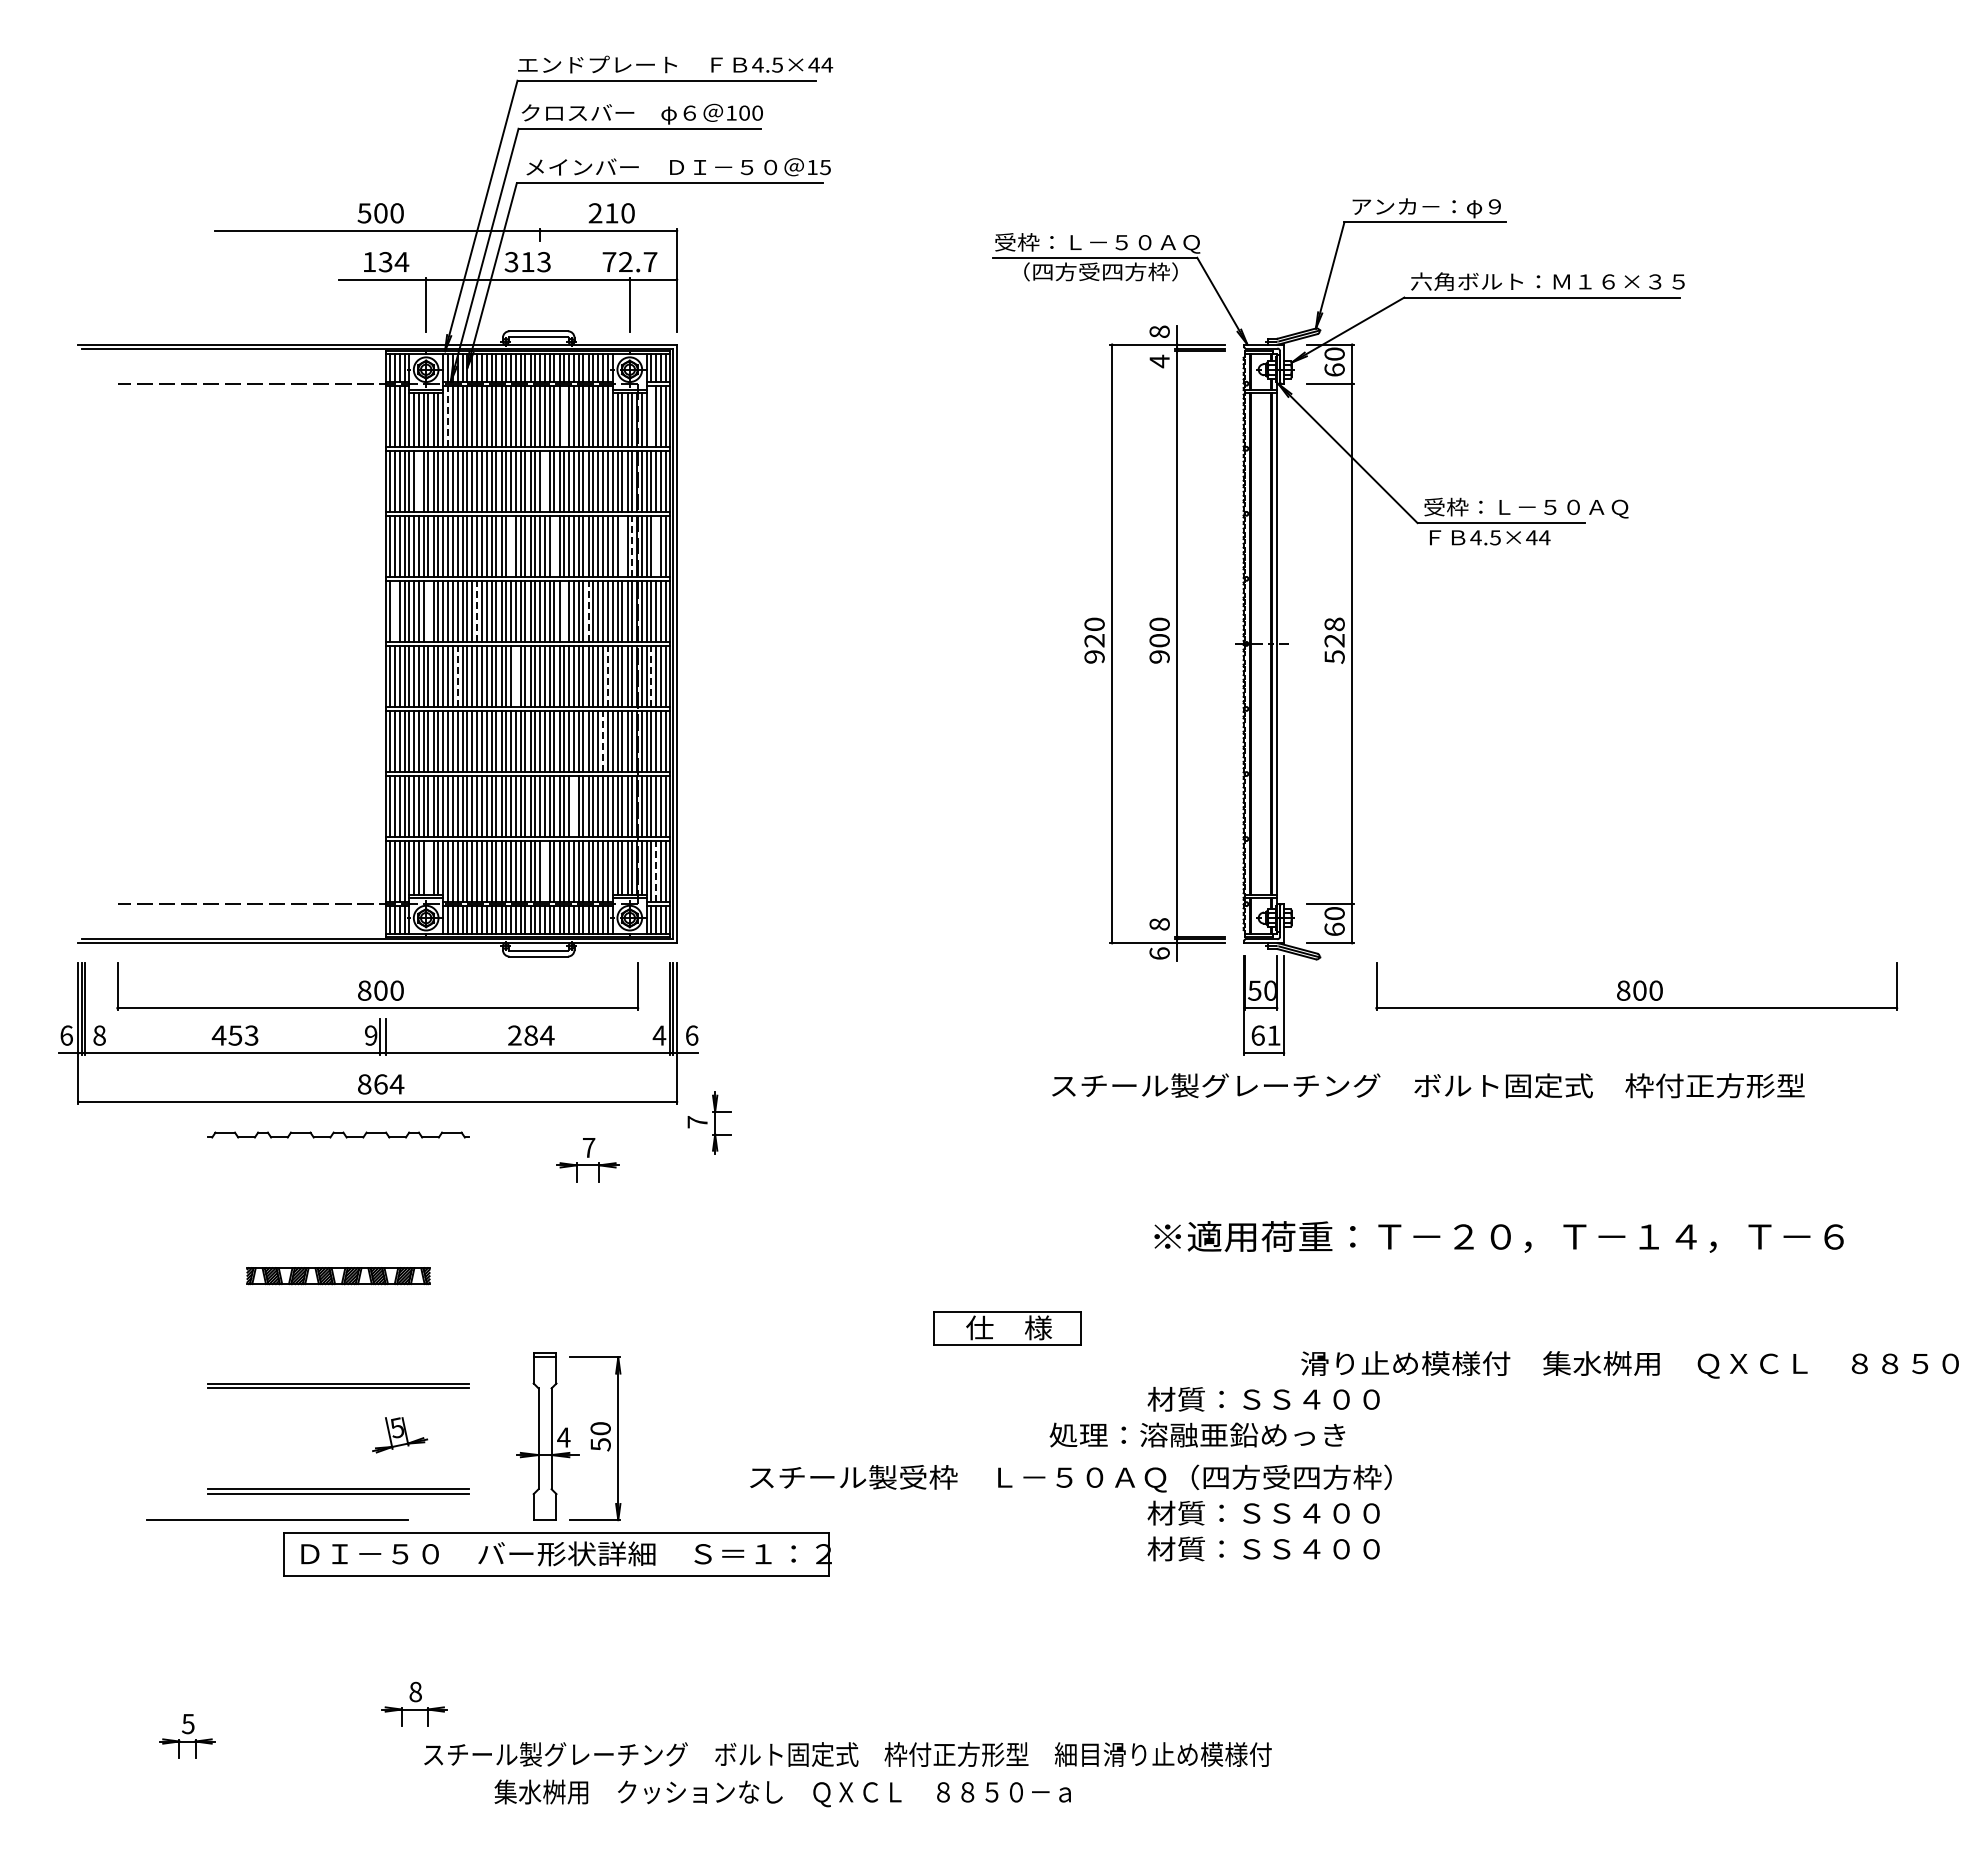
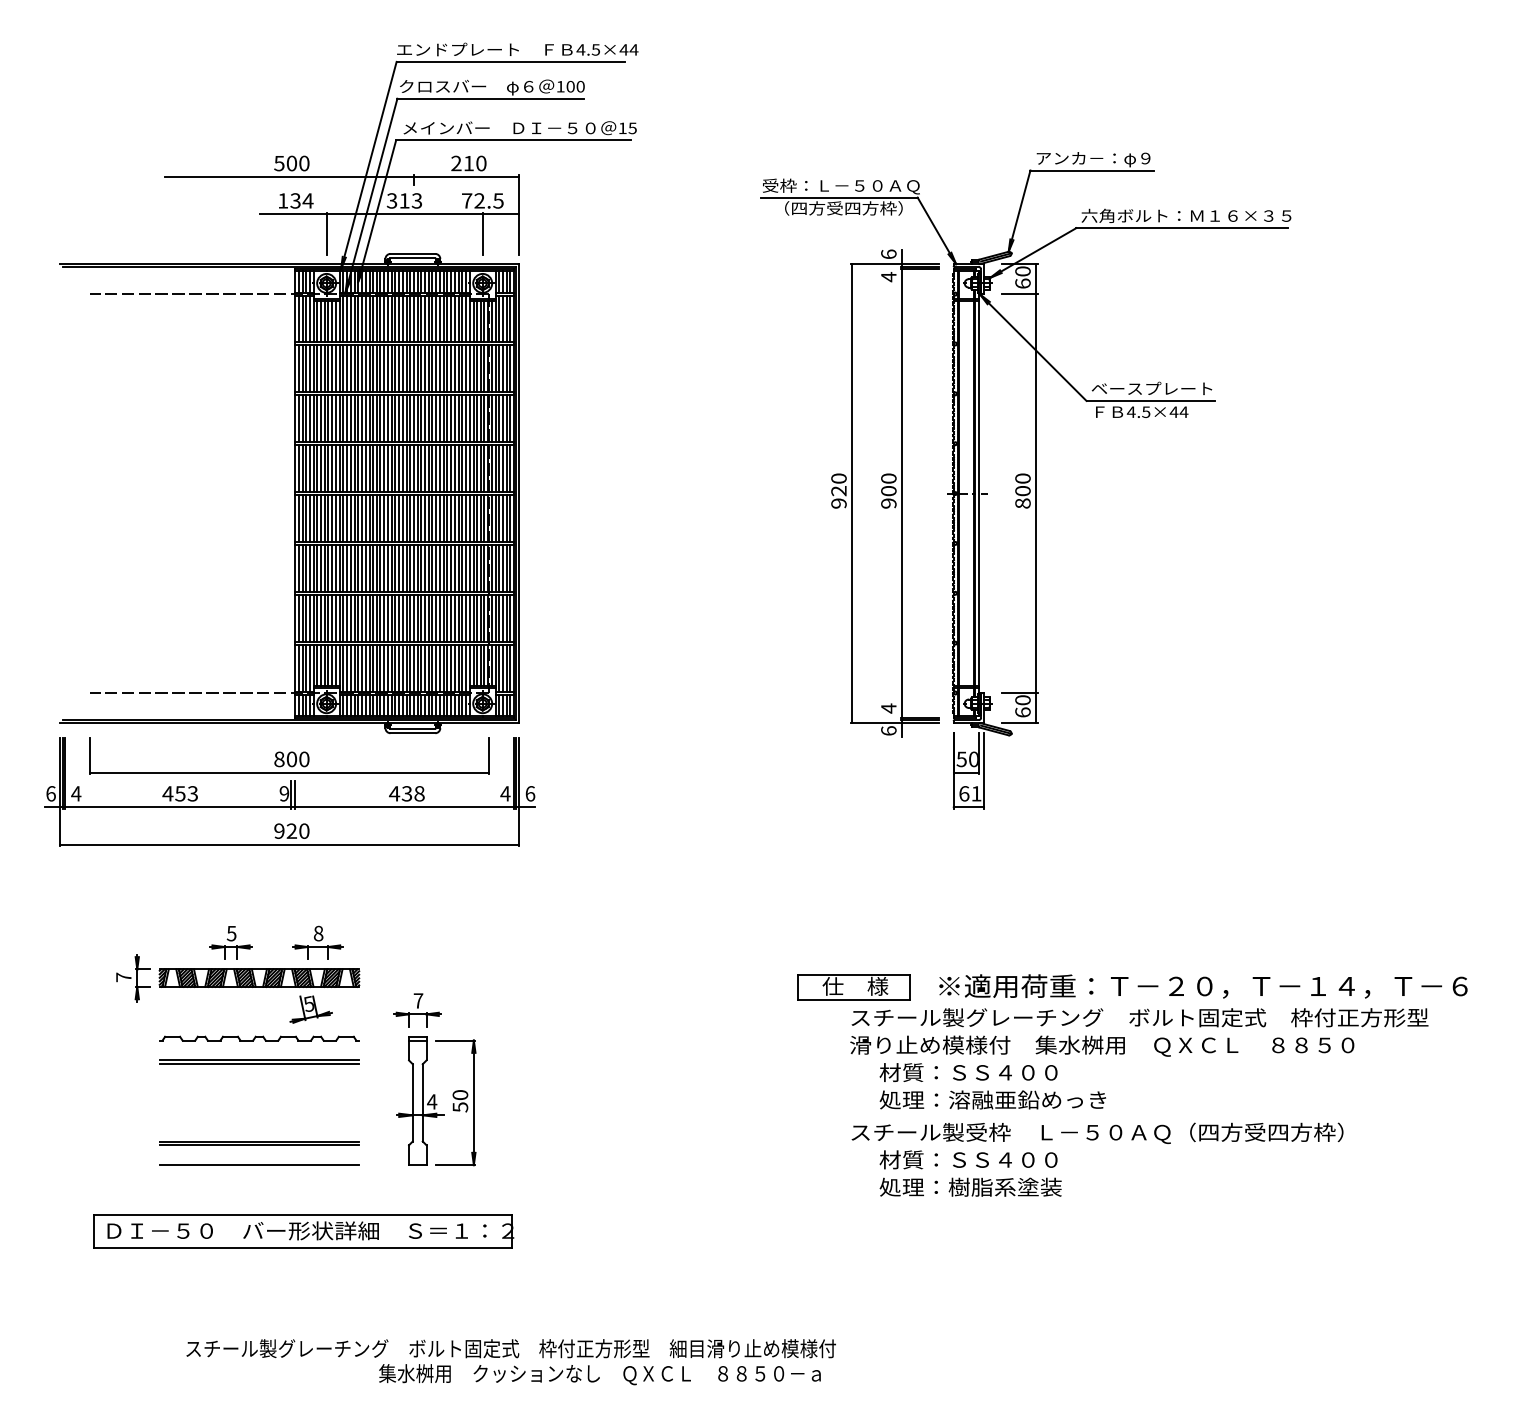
text: (650, 262) -> (498, 201), 72.7 -> 72.5
text: (1159, 331) -> (888, 254), 8 -> 6
line: (564, 415) -> (432, 318), added
line: (651, 415) -> (499, 318), added
line: (447, 416) -> (342, 319), dashed -> solid
line: (418, 480) -> (320, 368), added
line: (544, 480) -> (417, 368), added
text: (1526, 507) -> (1170, 389), 受枠：Ｌ－５０ＡＱ -> ベースプレート
line: (511, 545) -> (392, 418), added
line: (554, 545) -> (424, 418), added
line: (622, 545) -> (477, 418), added
line: (656, 545) -> (503, 418), added
line: (632, 546) -> (484, 418), dashed -> solid
line: (395, 610) -> (303, 467), added
line: (428, 610) -> (328, 467), added
line: (564, 610) -> (432, 467), added
line: (476, 611) -> (365, 468), dashed -> solid
line: (588, 611) -> (451, 468), dashed -> solid
text: (1334, 640) -> (1022, 490), 528 -> 800
line: (457, 676) -> (350, 518), dashed -> solid
line: (515, 676) -> (395, 518), added
line: (608, 676) -> (466, 518), dashed -> solid
line: (651, 676) -> (499, 518), dashed -> solid
line: (602, 741) -> (461, 568), dashed -> solid
line: (573, 806) -> (439, 618), added
line: (428, 867) -> (328, 664), added
line: (544, 871) -> (417, 668), added
line: (656, 871) -> (503, 668), dashed -> solid
text: (1159, 924) -> (888, 708), 8 -> 4
part: (1636, 986) -> (1254, 756), removed
text: (99, 1035) -> (76, 793), 8 -> 4
text: (530, 1035) -> (406, 793), 284 -> 438
text: (380, 1084) -> (291, 831), 864 -> 920
text: (1428, 1085) -> (1140, 1017), moved
part: (709, 1122) -> (132, 977), moved
part: (338, 1134) -> (259, 1038), moved
part: (587, 1160) -> (417, 1010), moved
text: (1498, 1236) -> (1202, 986), moved
part: (338, 1275) -> (259, 977), size x1.43
part: (1007, 1328) -> (854, 986), moved
text: (1629, 1364) -> (1101, 1045), moved
text: (1197, 1434) -> (992, 1099), moved
part: (400, 1435) -> (311, 1009), moved
text: (1070, 1478) -> (1097, 1133), moved
line: (277, 1519) -> (259, 1164), moved
text: (1266, 1548) -> (970, 1186), 材質：ＳＳ４００ -> 処理：樹脂系塗装
part: (557, 1554) -> (303, 1231), moved
part: (414, 1703) -> (317, 942), moved
part: (187, 1736) -> (231, 943), moved
text: (847, 1754) -> (510, 1348), moved

